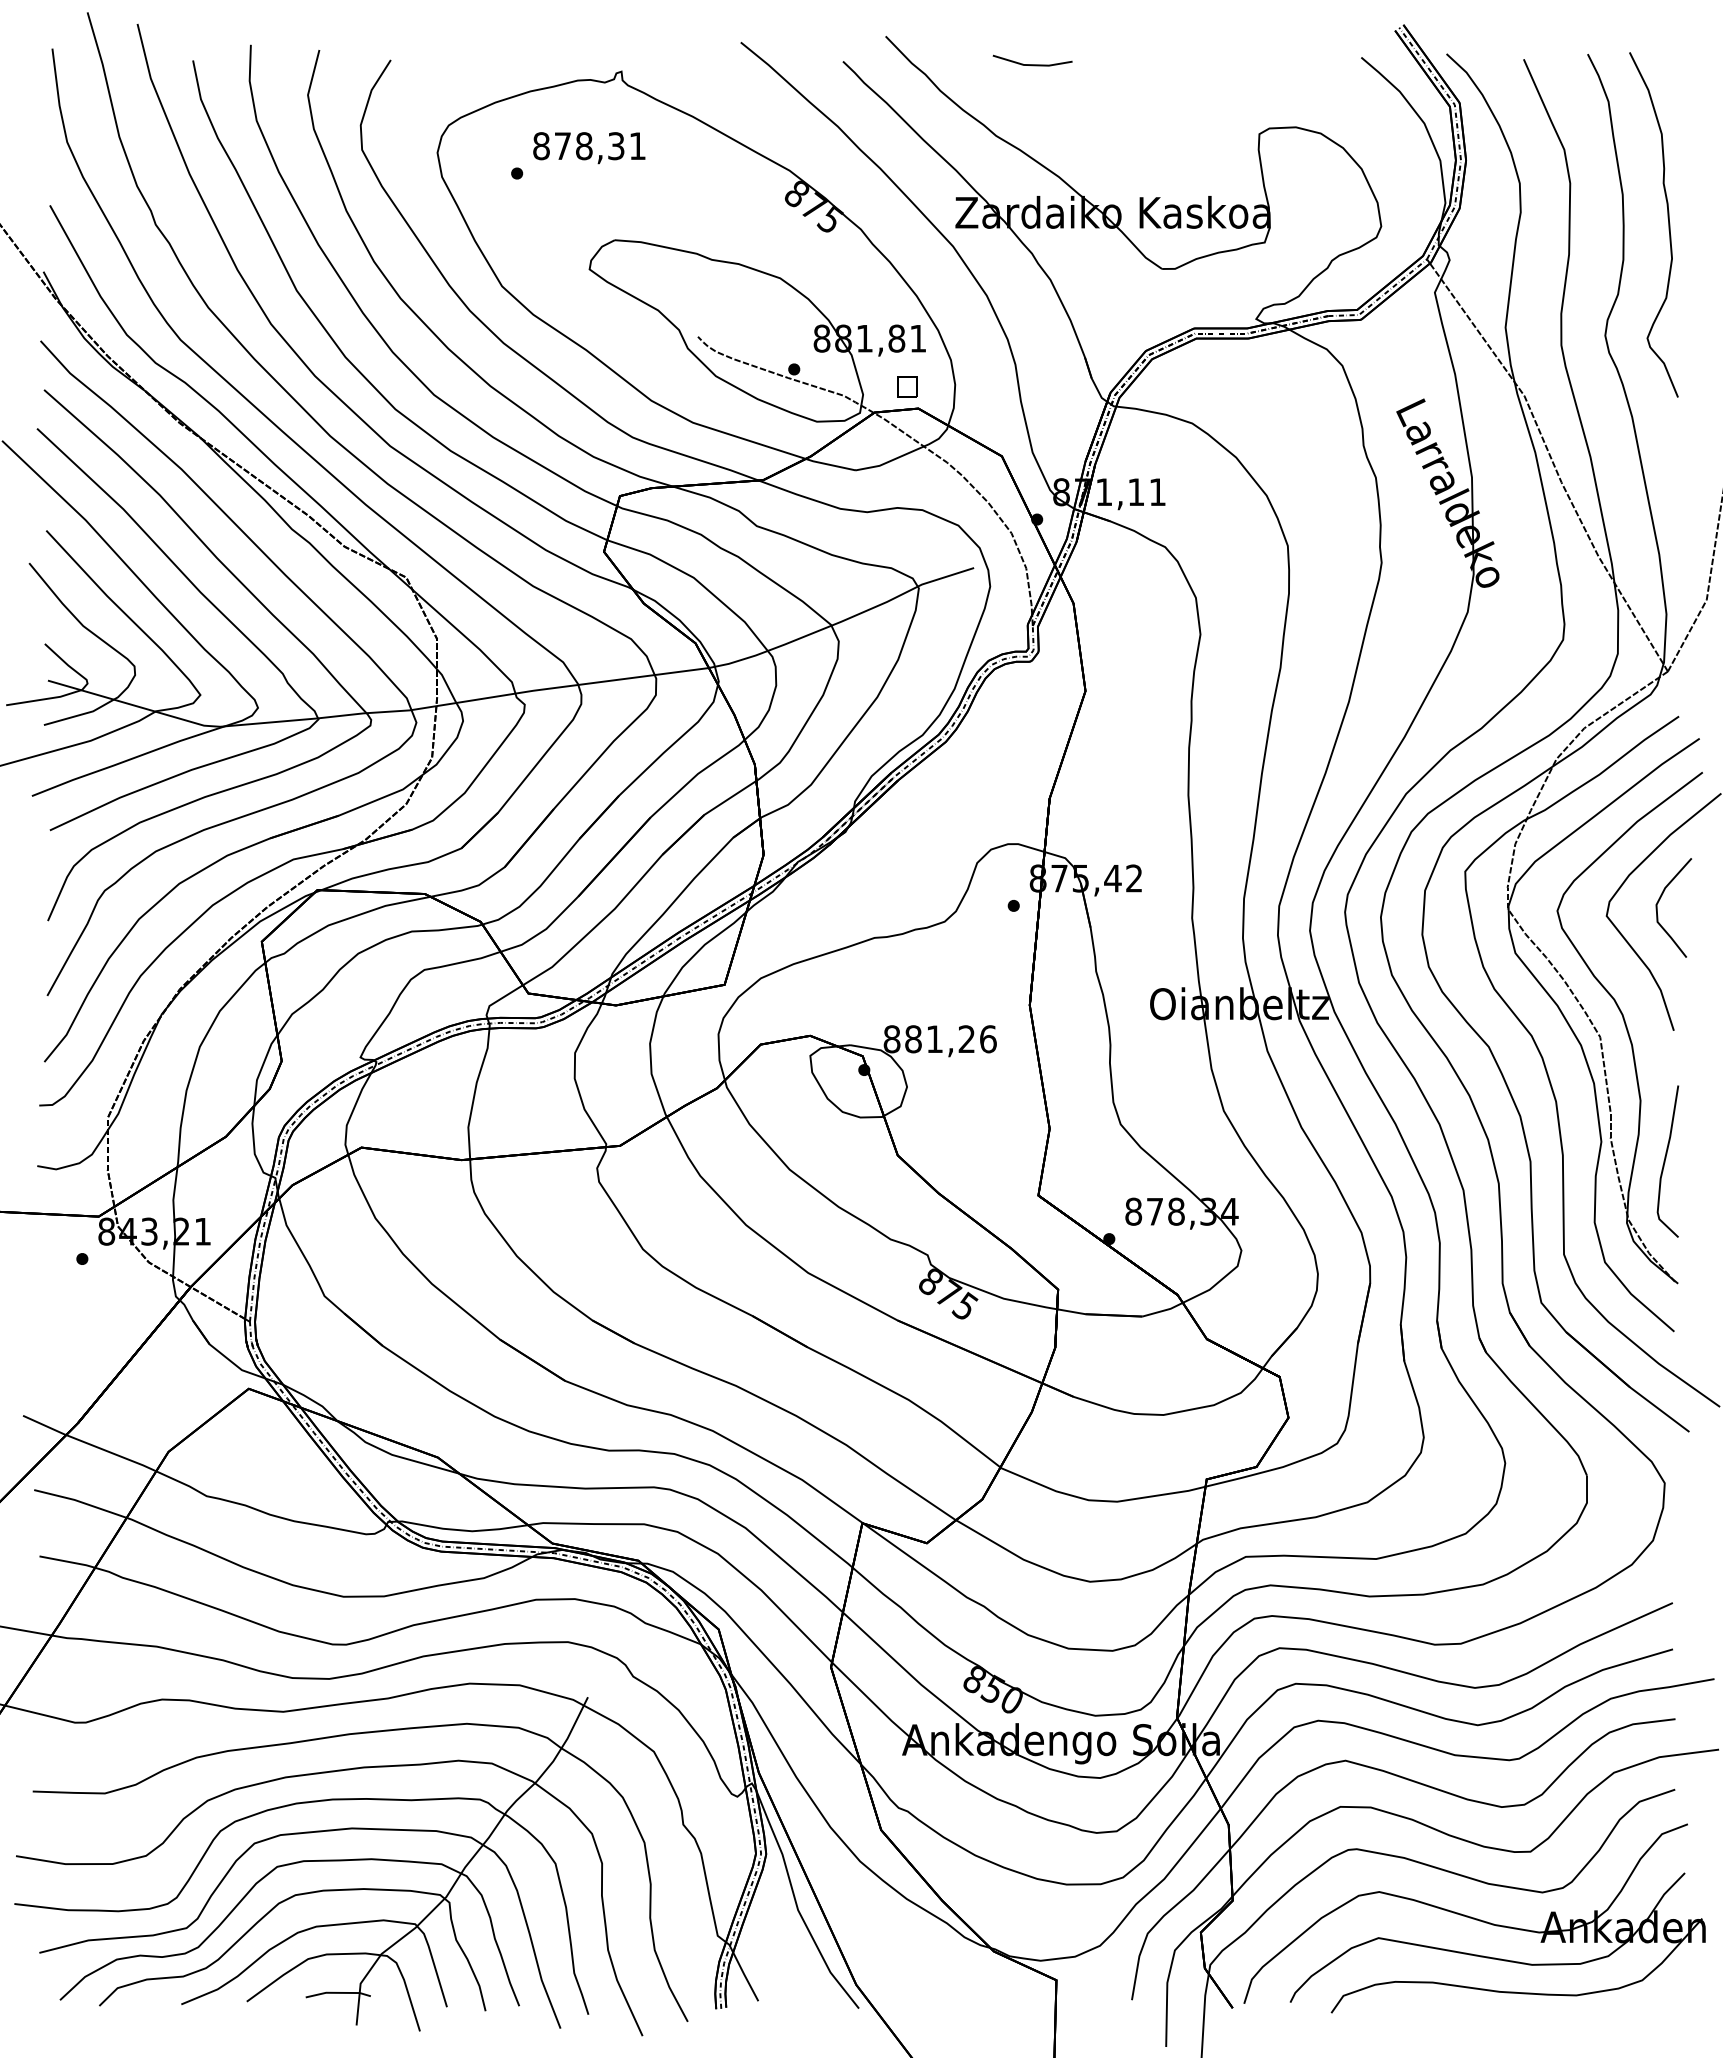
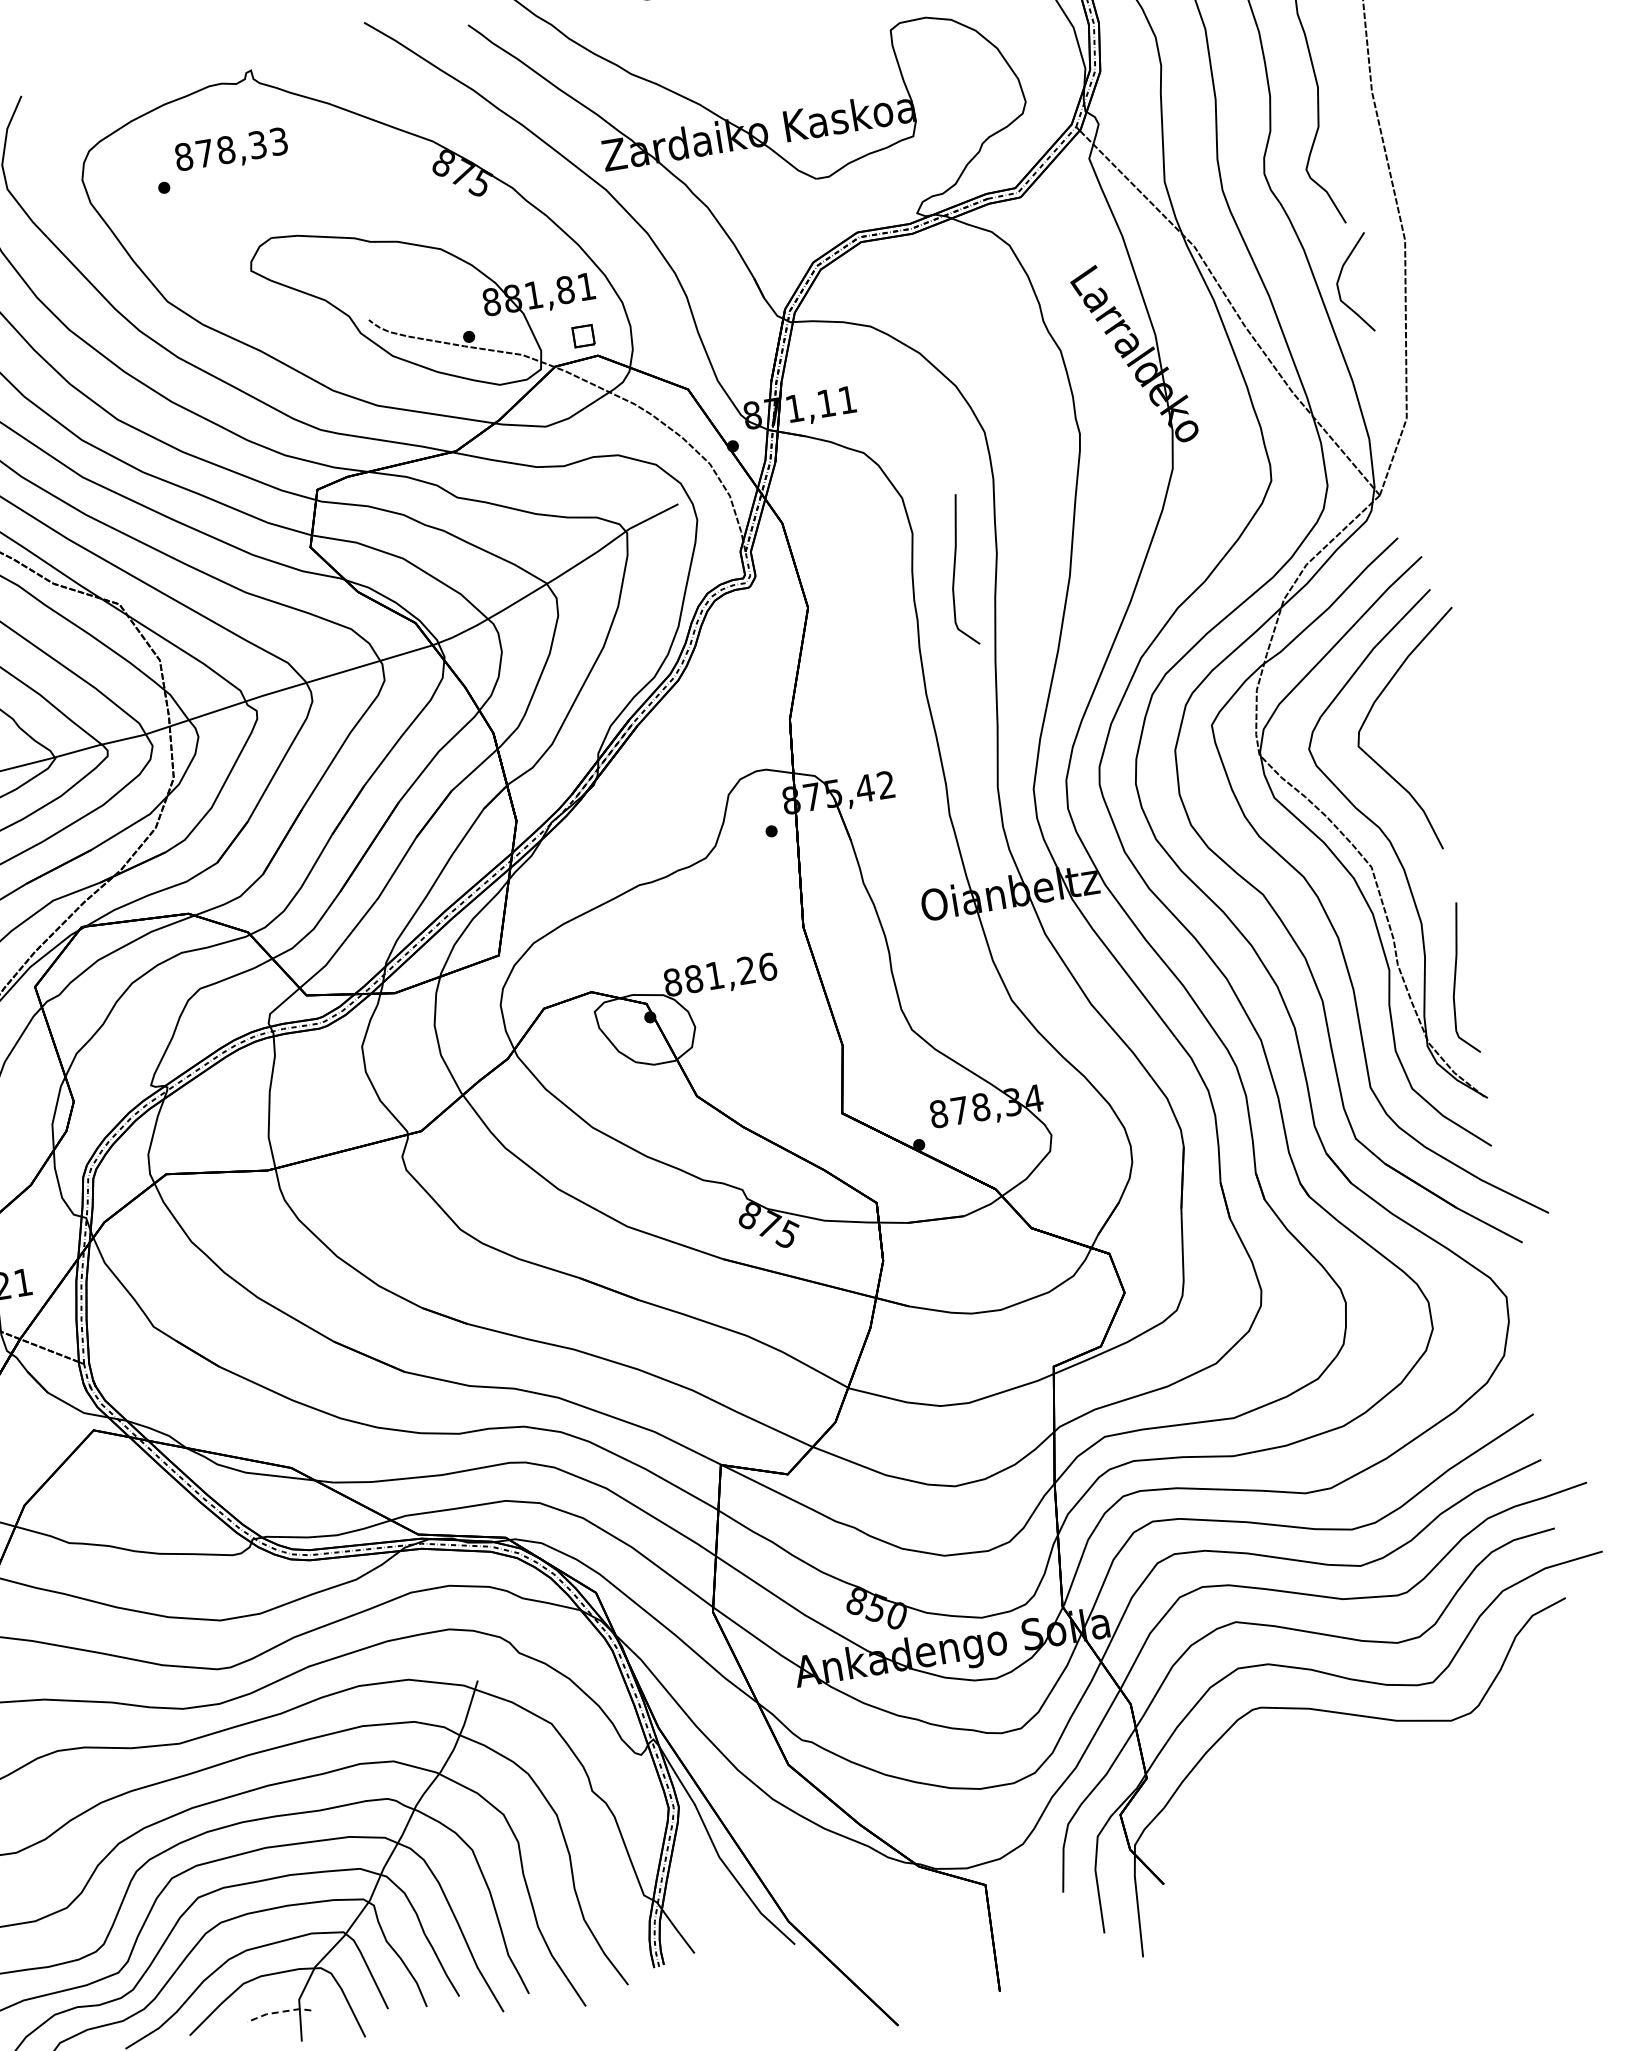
text: (637, 146) -> (278, 141), 878,31 -> 878,33
curve: (1236, 678) -> (955, 571), added
curve: (1659, 901) -> (1339, 280), moved
part: (1474, 1918) -> (1388, 1757), removed
line: (338, 1992) -> (278, 2011), solid -> dashed

